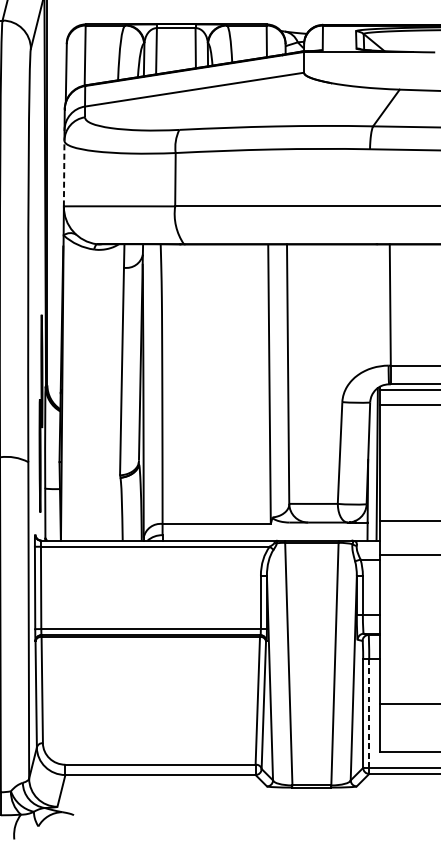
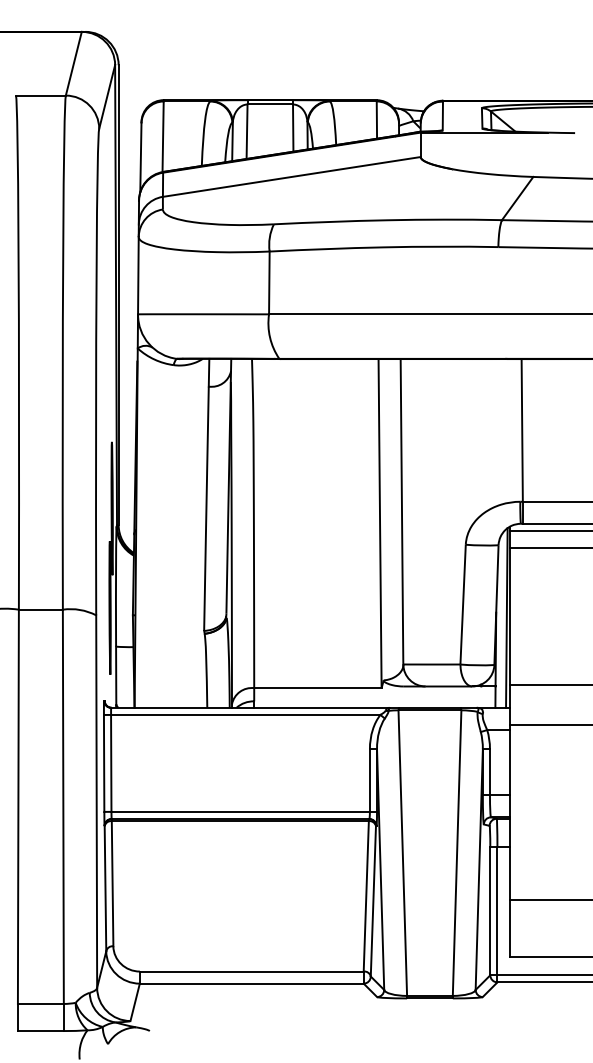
line: (64, 173) -> (138, 275), dashed -> solid
line: (369, 713) -> (497, 911), dashed -> solid

